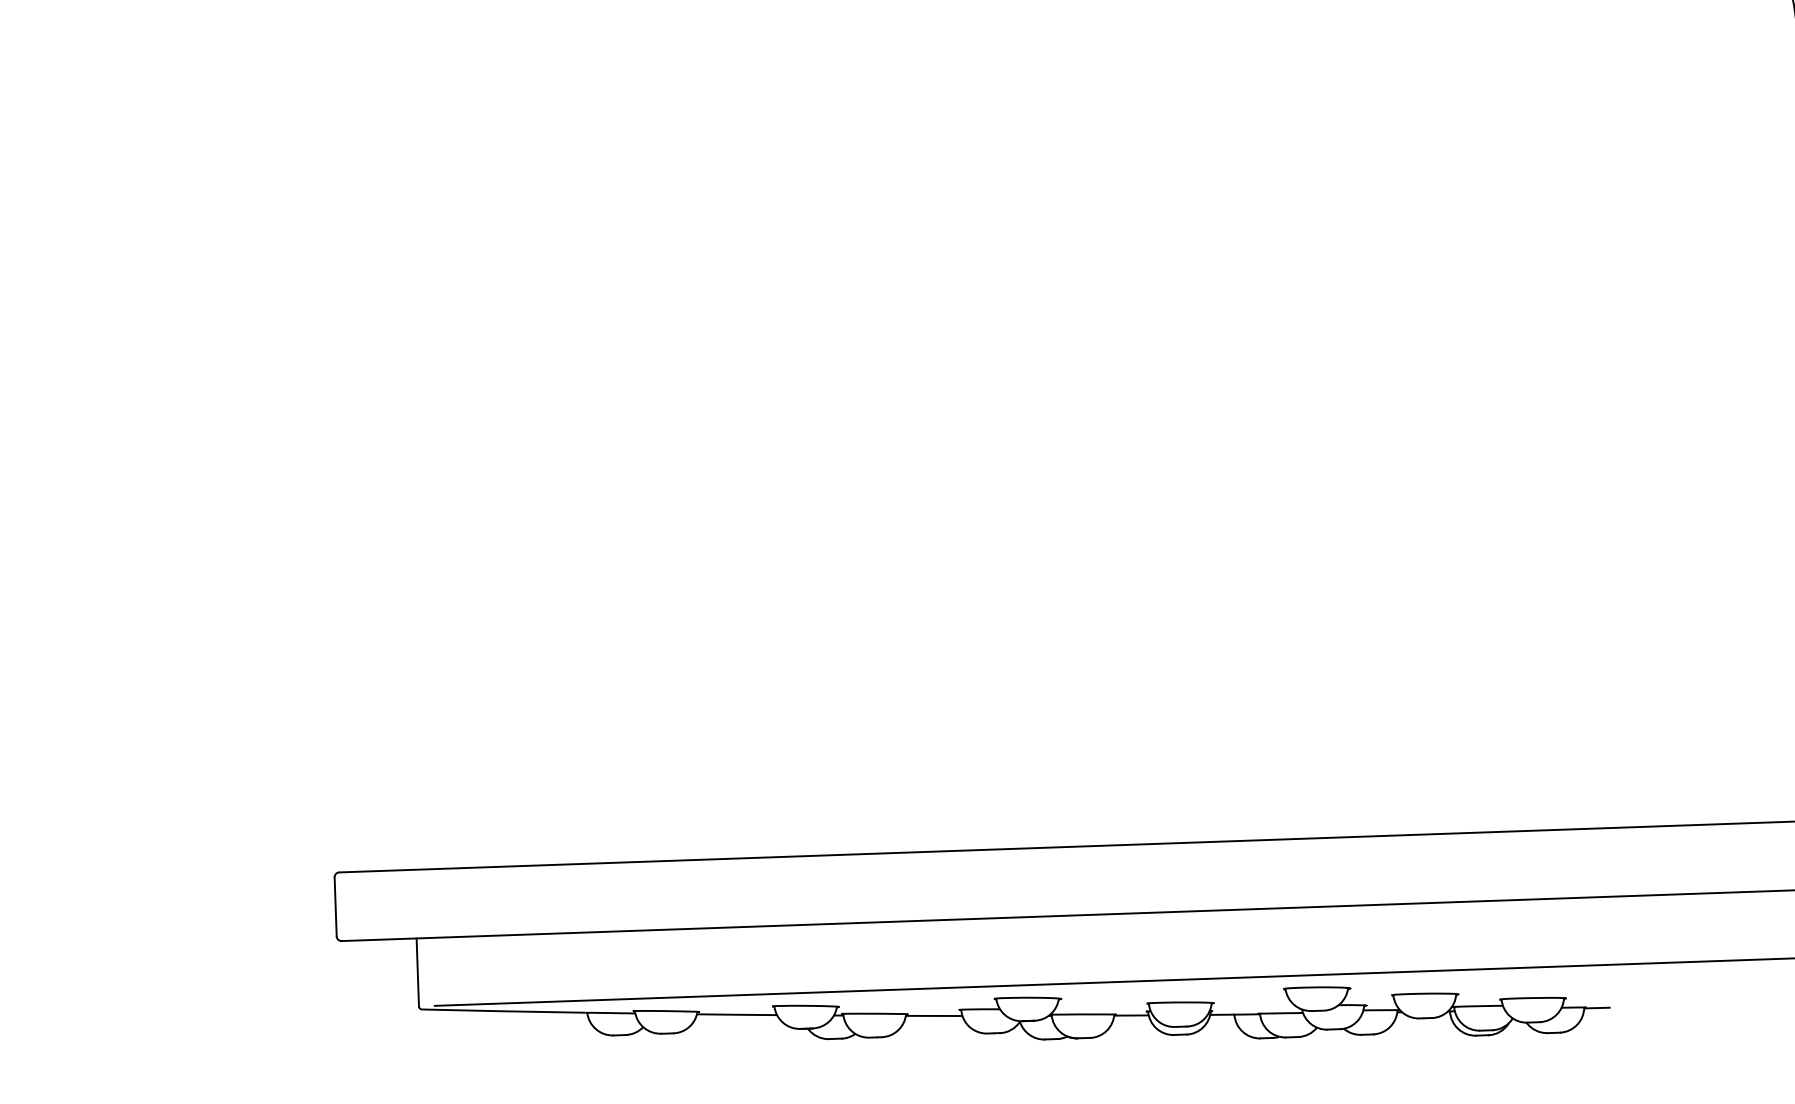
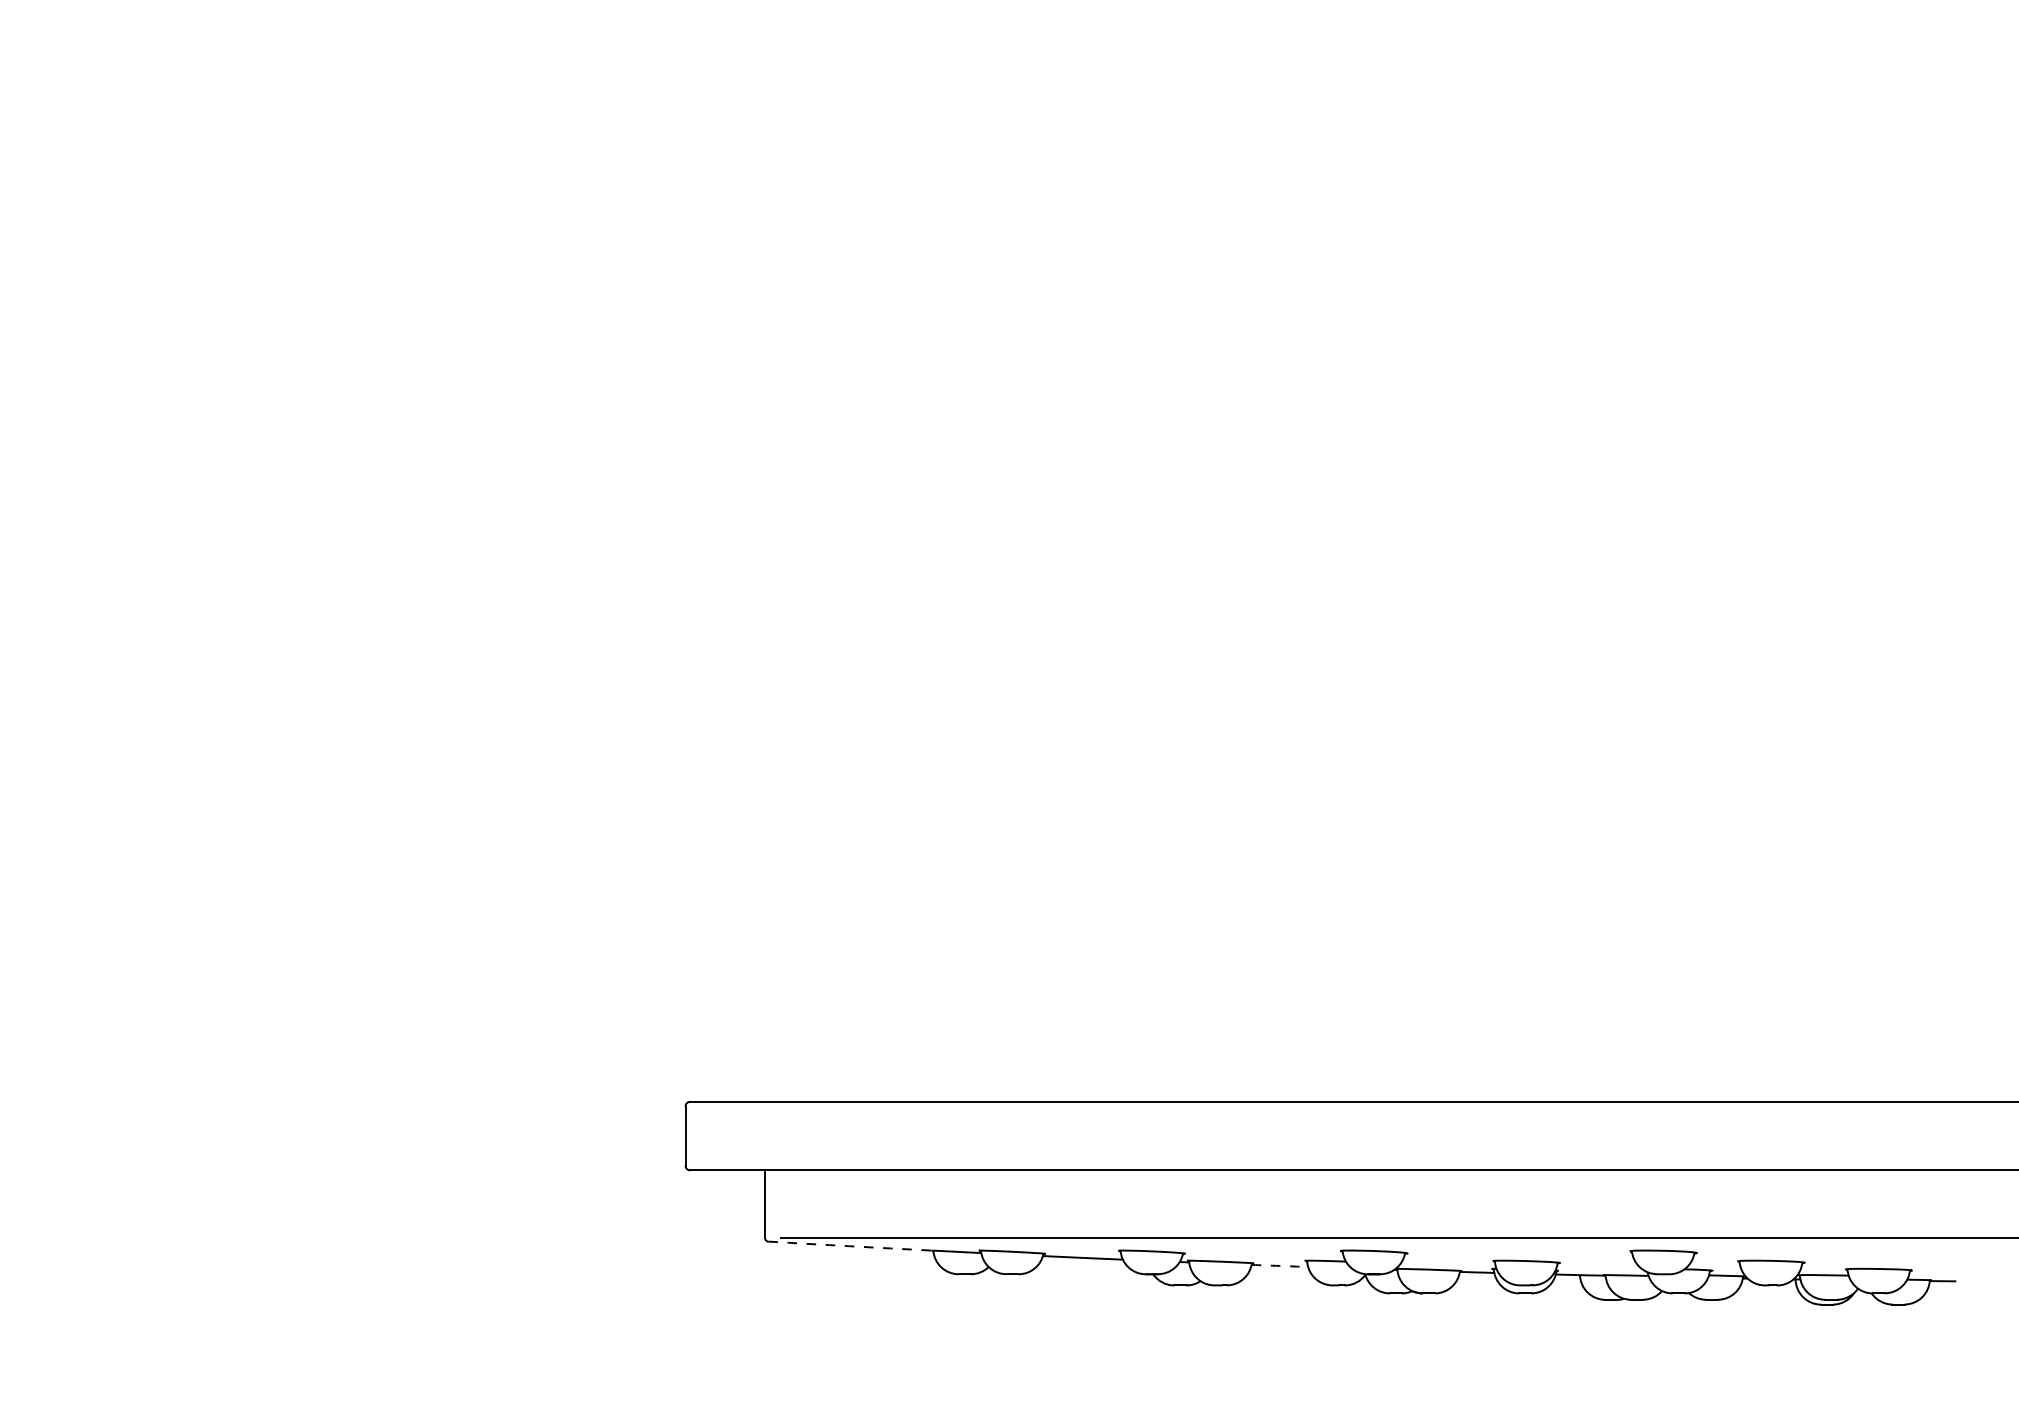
arc: (503, 1011) -> (849, 1246), solid -> dashed
arc: (933, 1015) -> (1279, 1265), solid -> dashed

